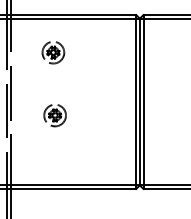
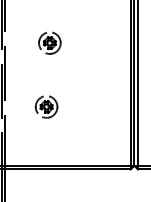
part: (53, 52) -> (49, 42), moved
part: (54, 115) -> (45, 106), moved

